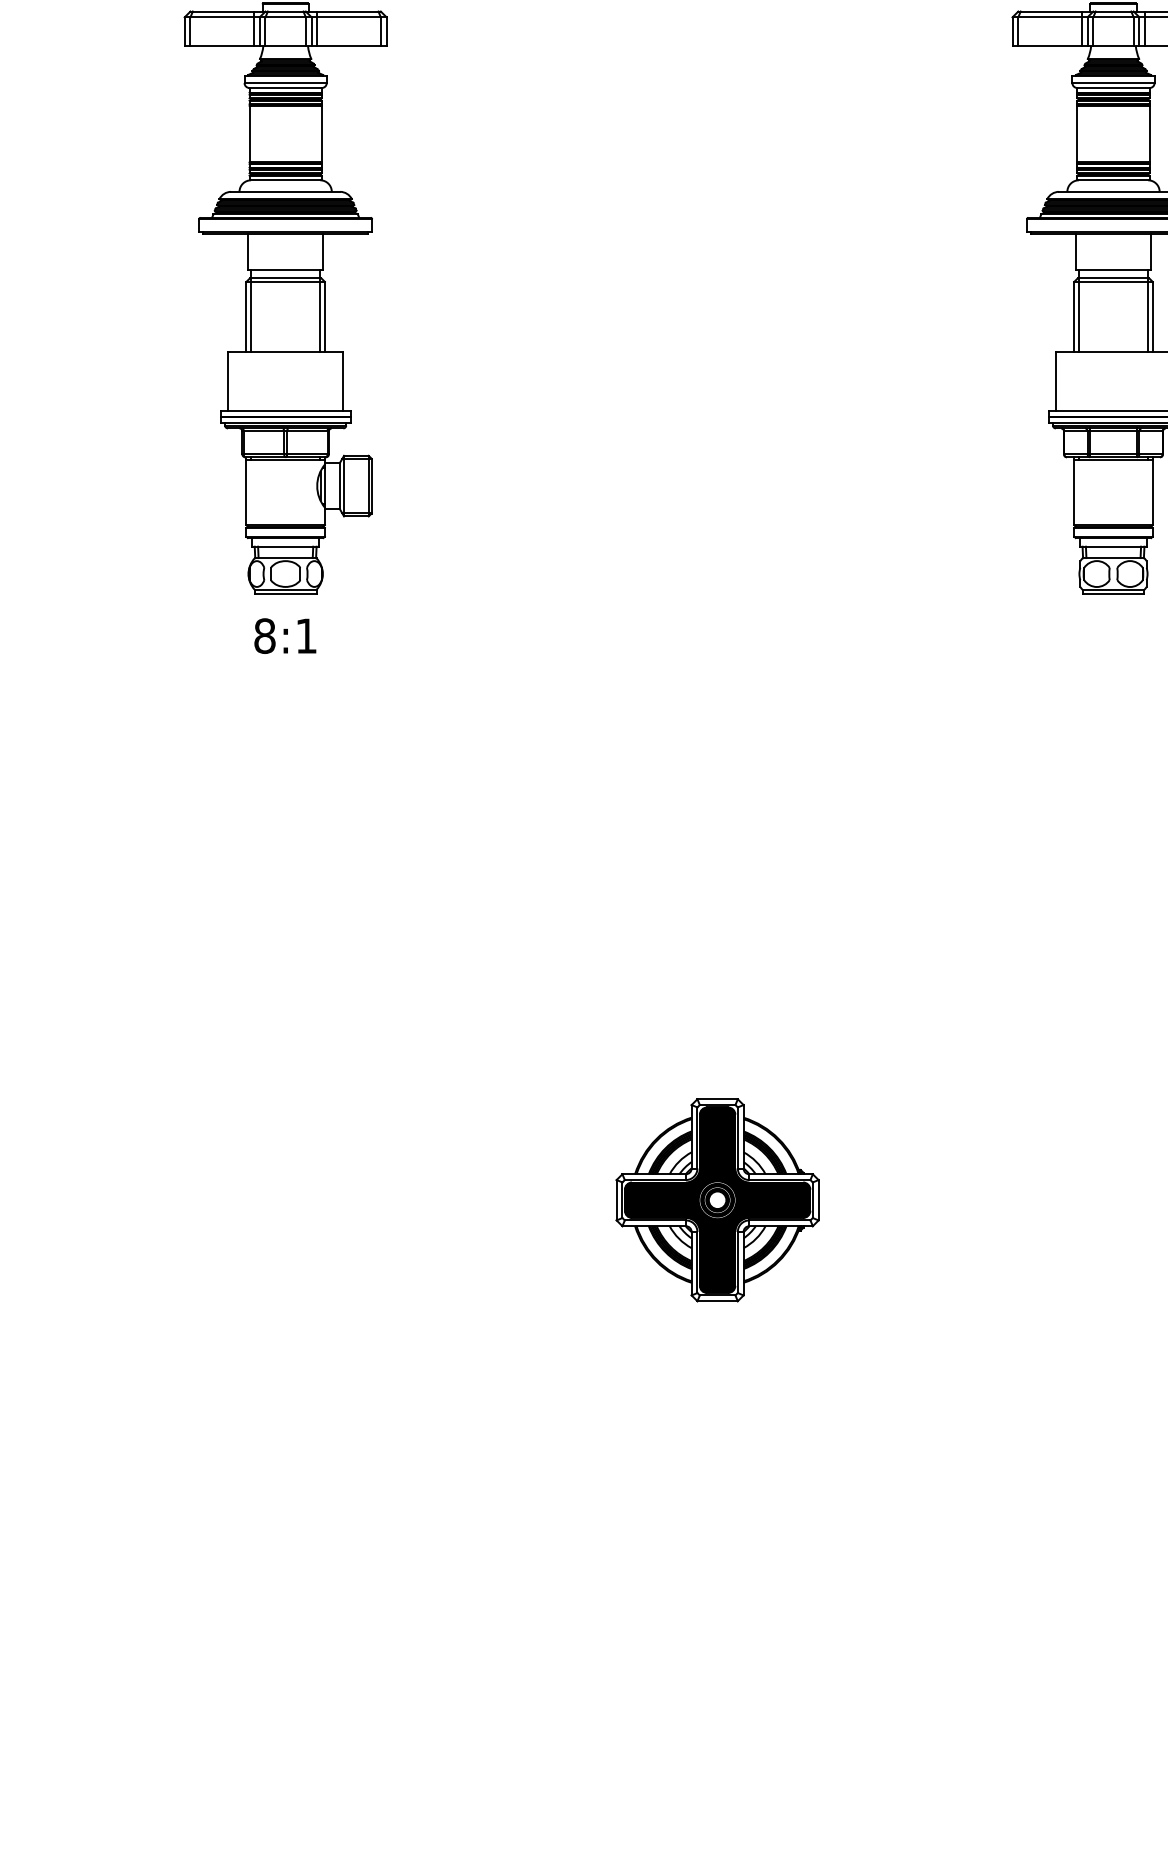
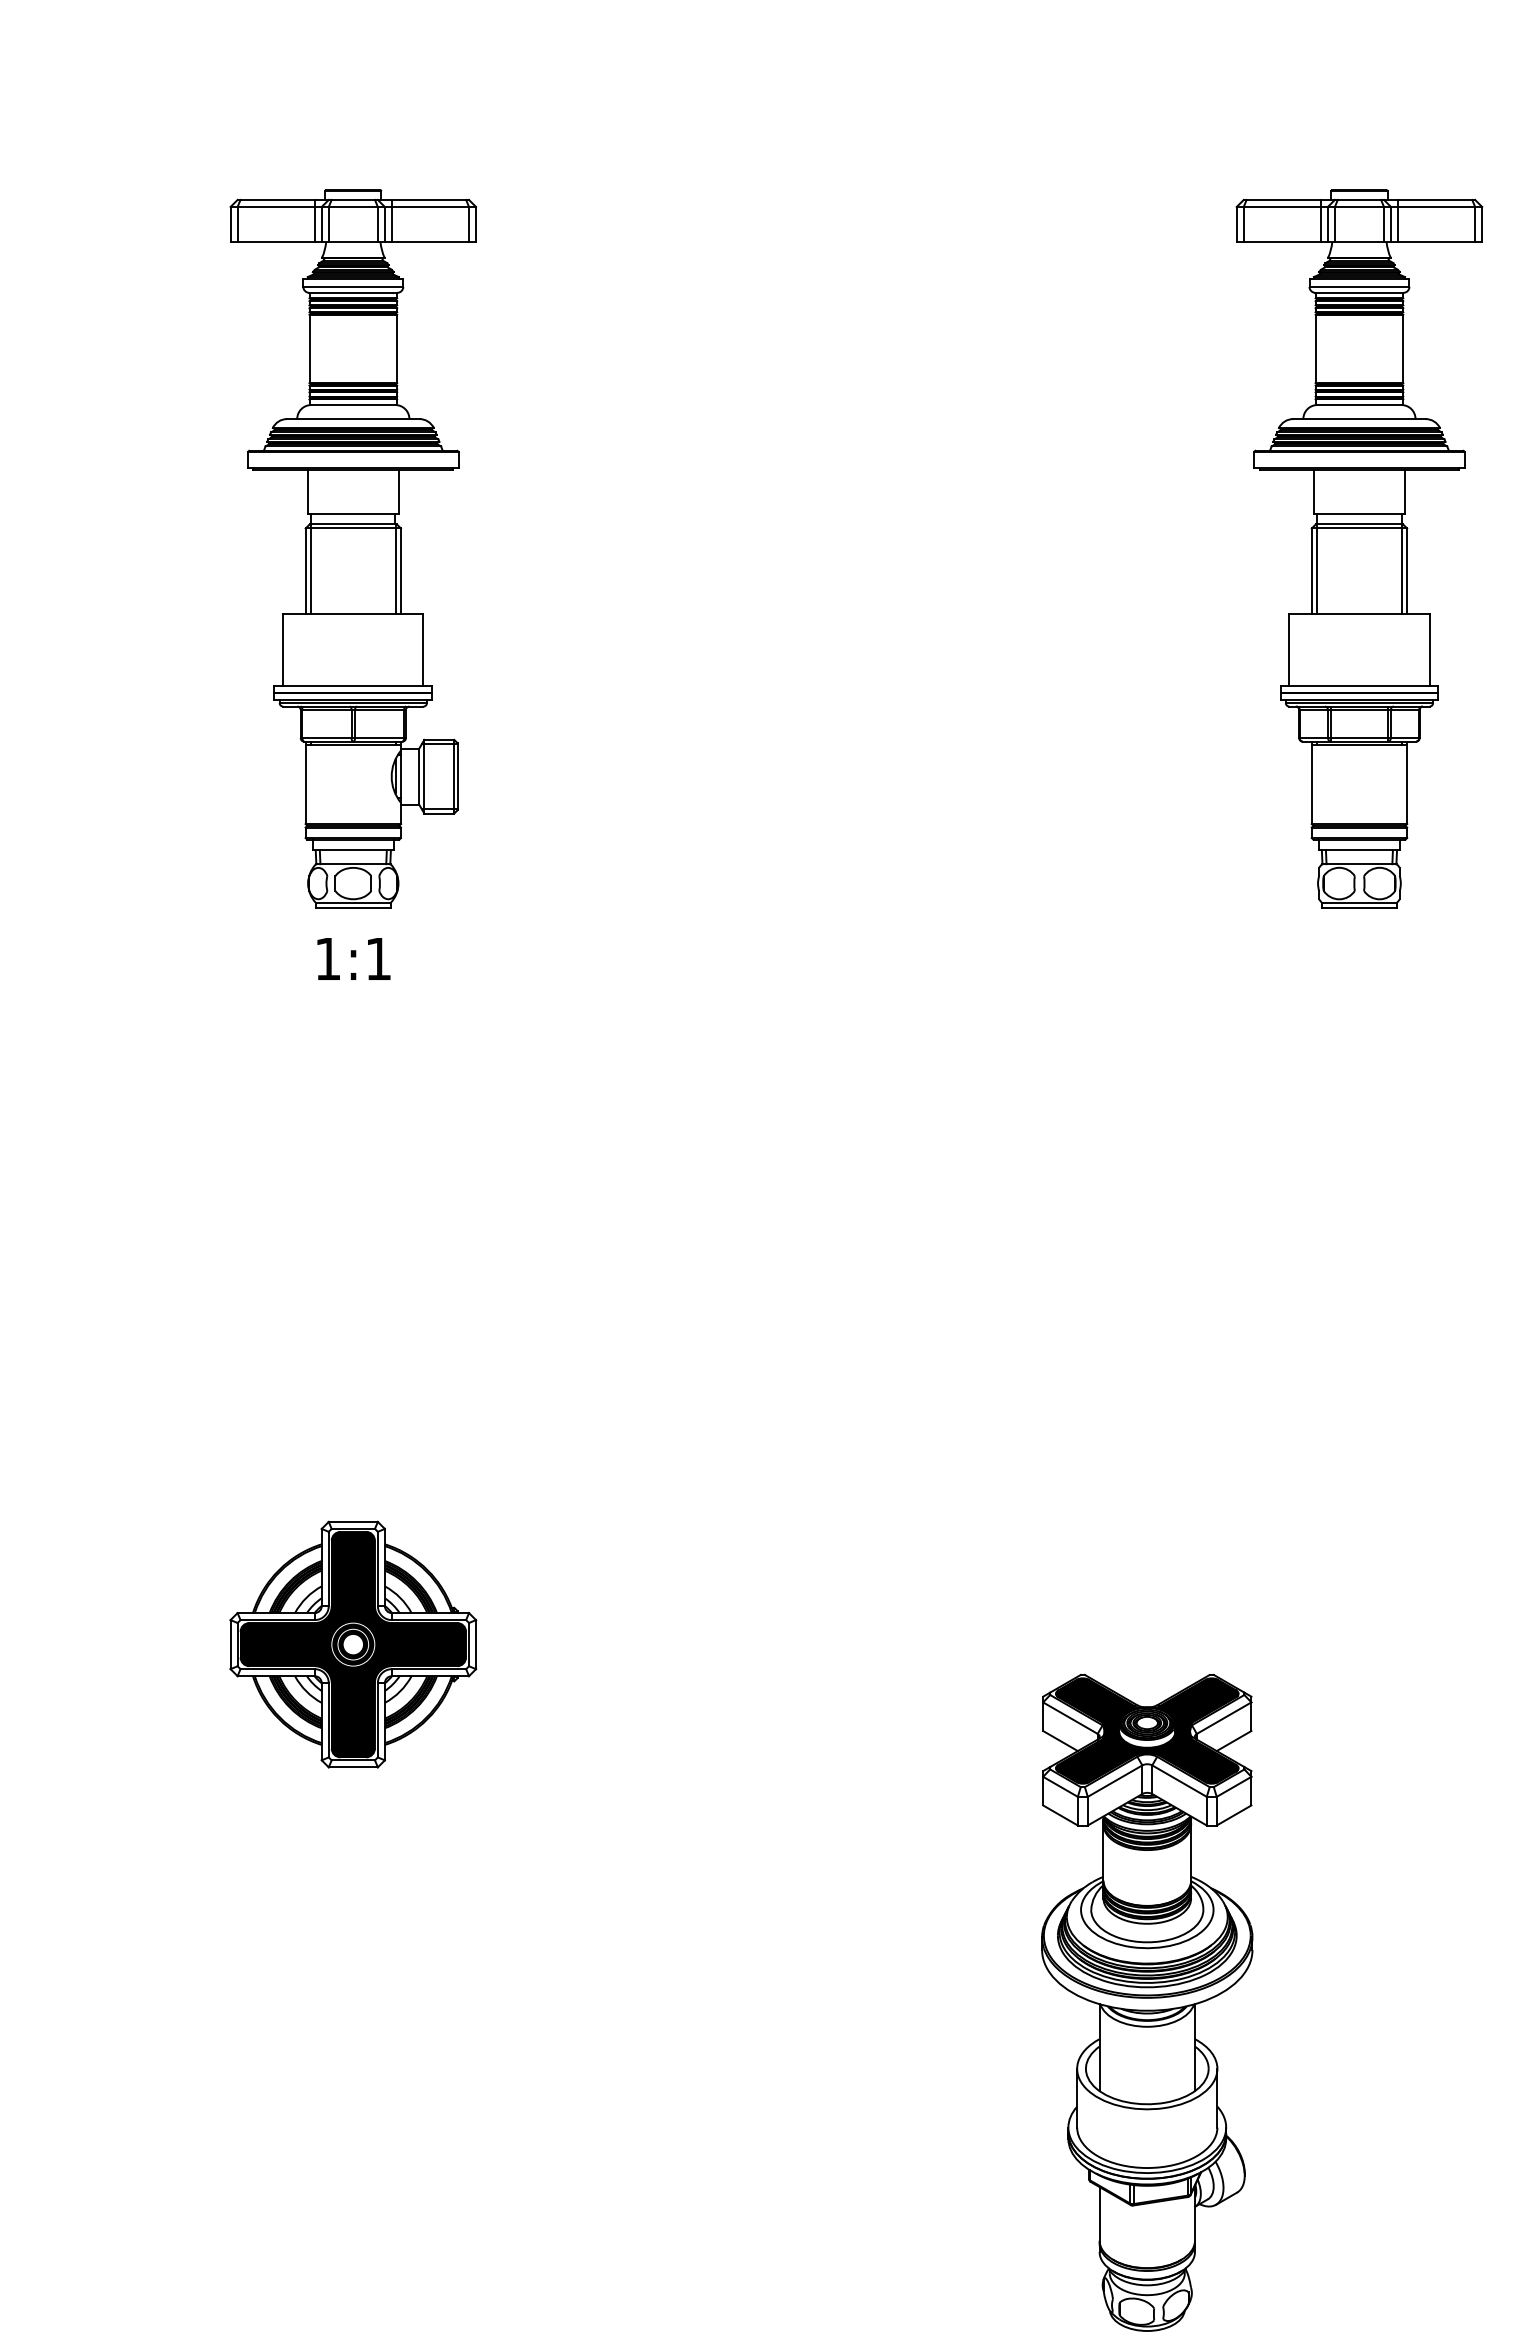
text: (265, 635) -> (328, 958), 8:1 -> 1:1
part: (717, 1200) -> (353, 1644), moved
part: (939, 1494) -> (1147, 2002), added

